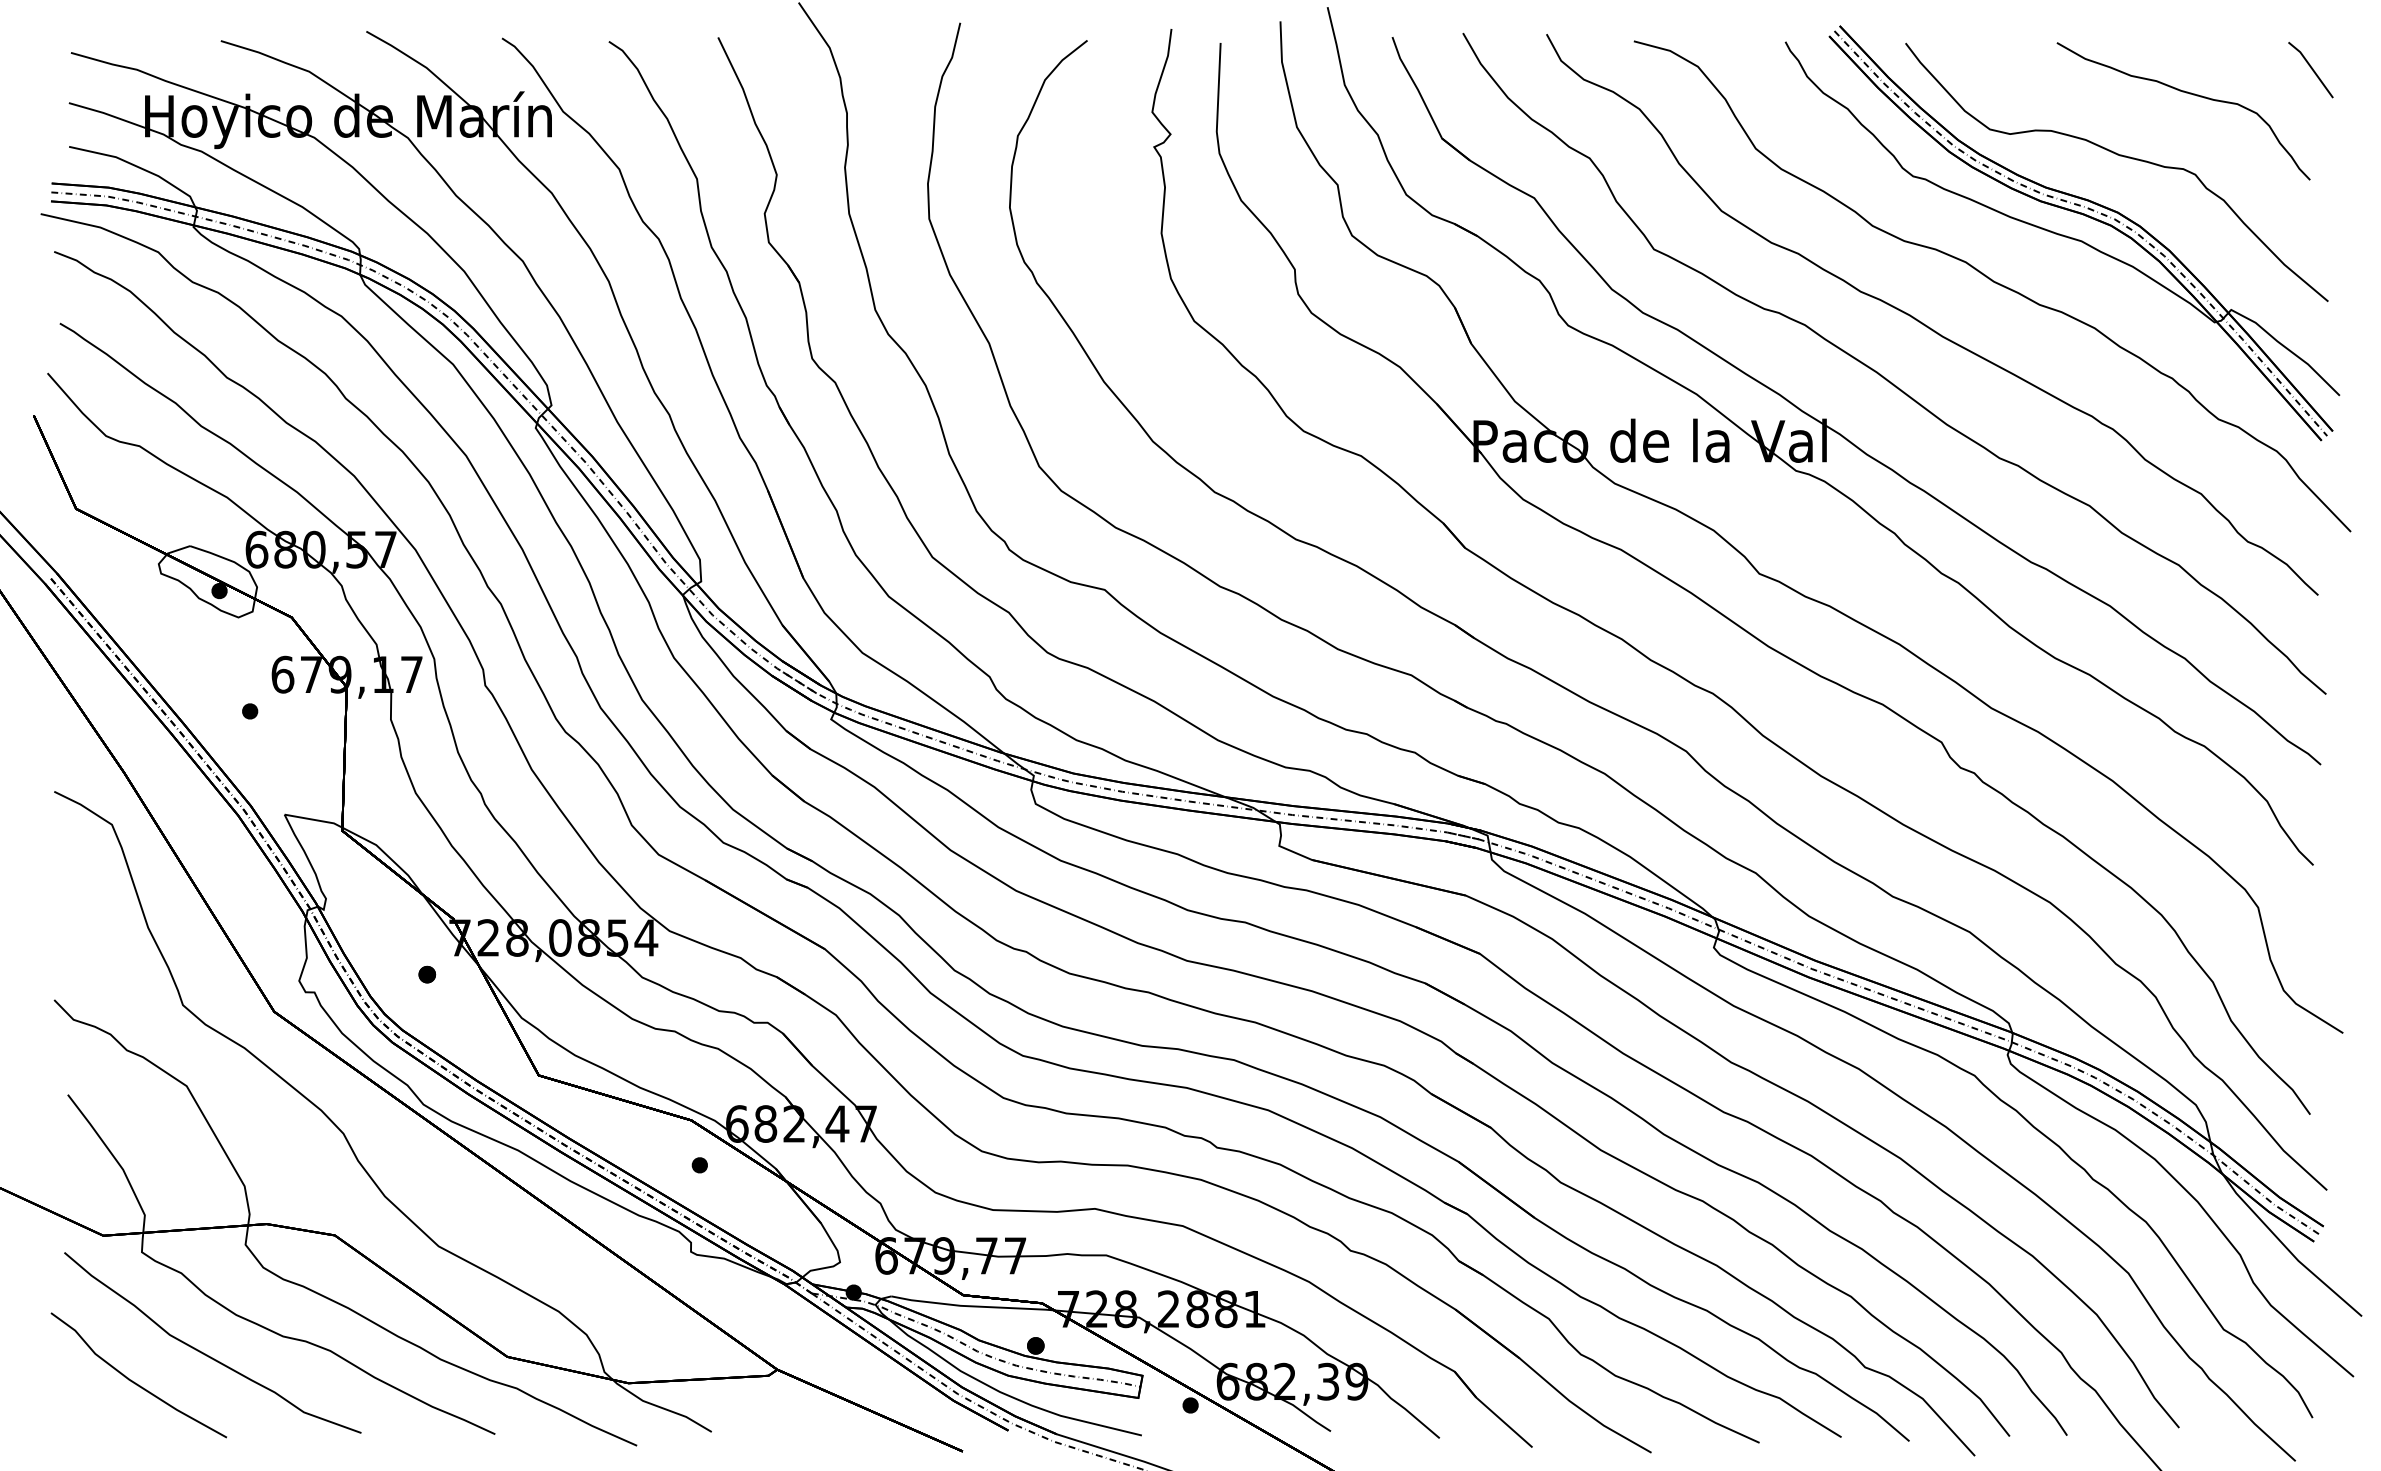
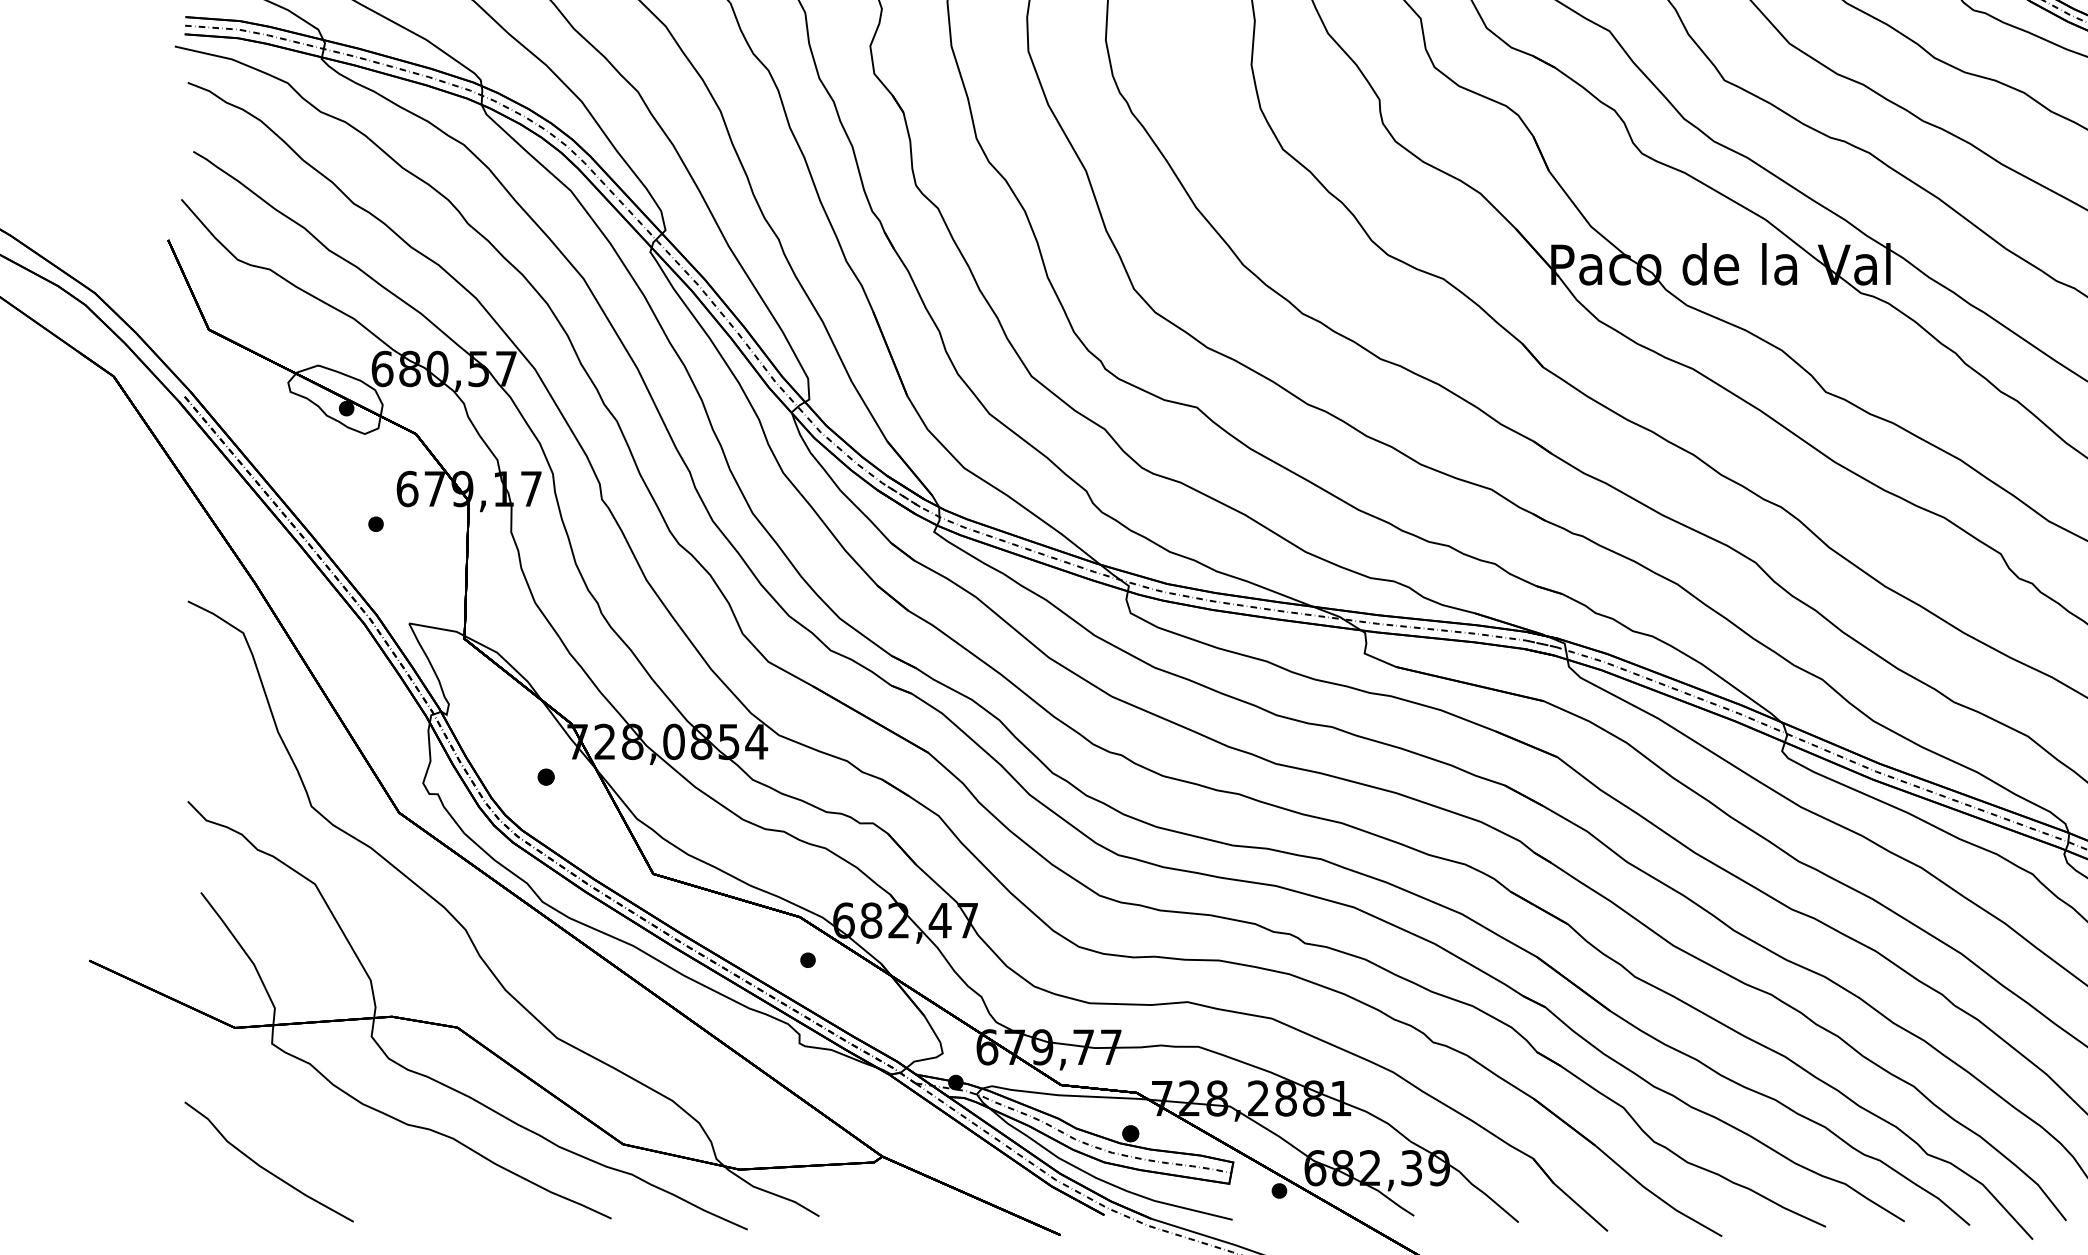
curve: (207, 1354) -> (335, 1142), removed

